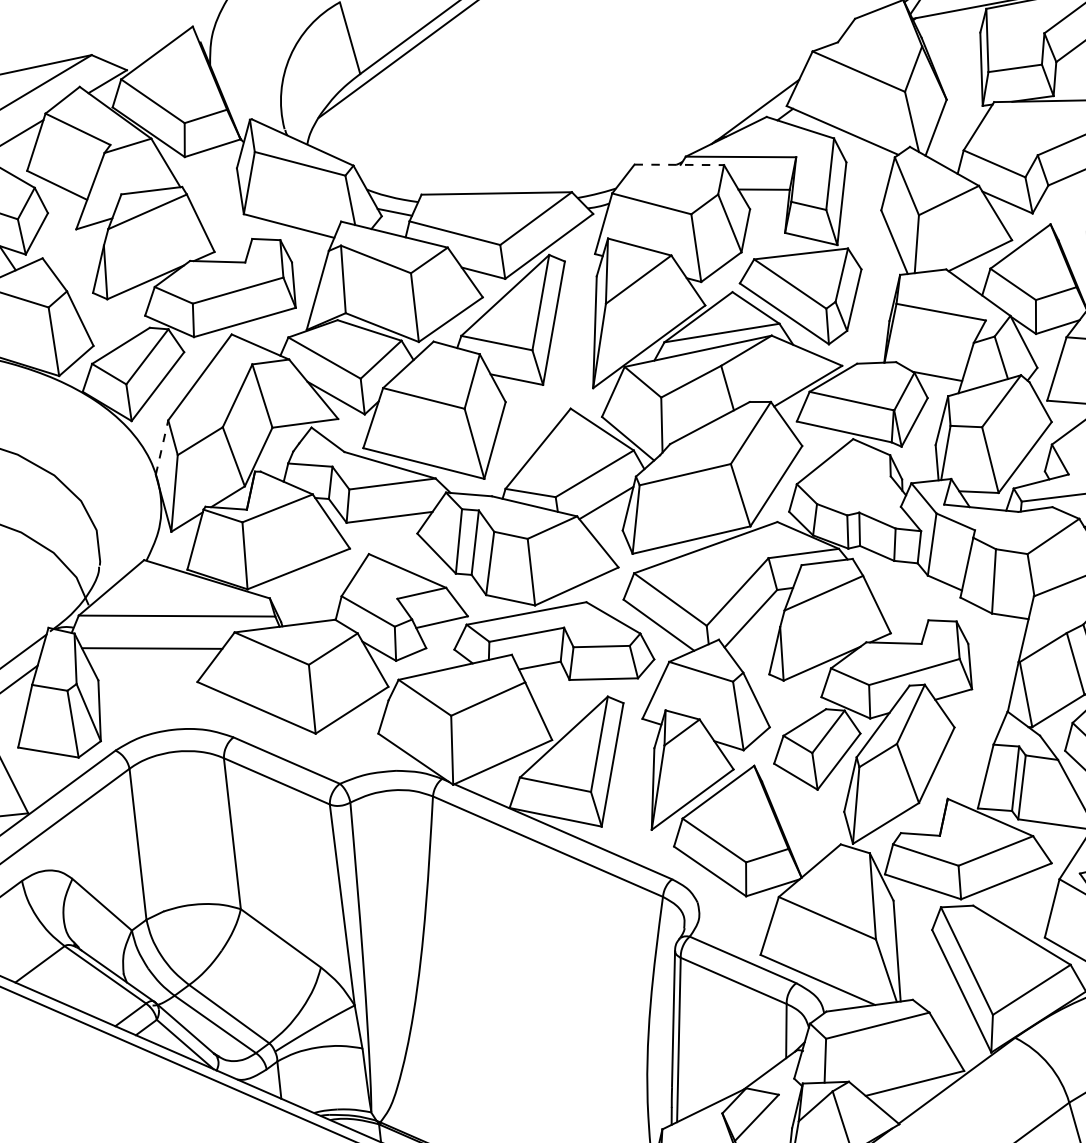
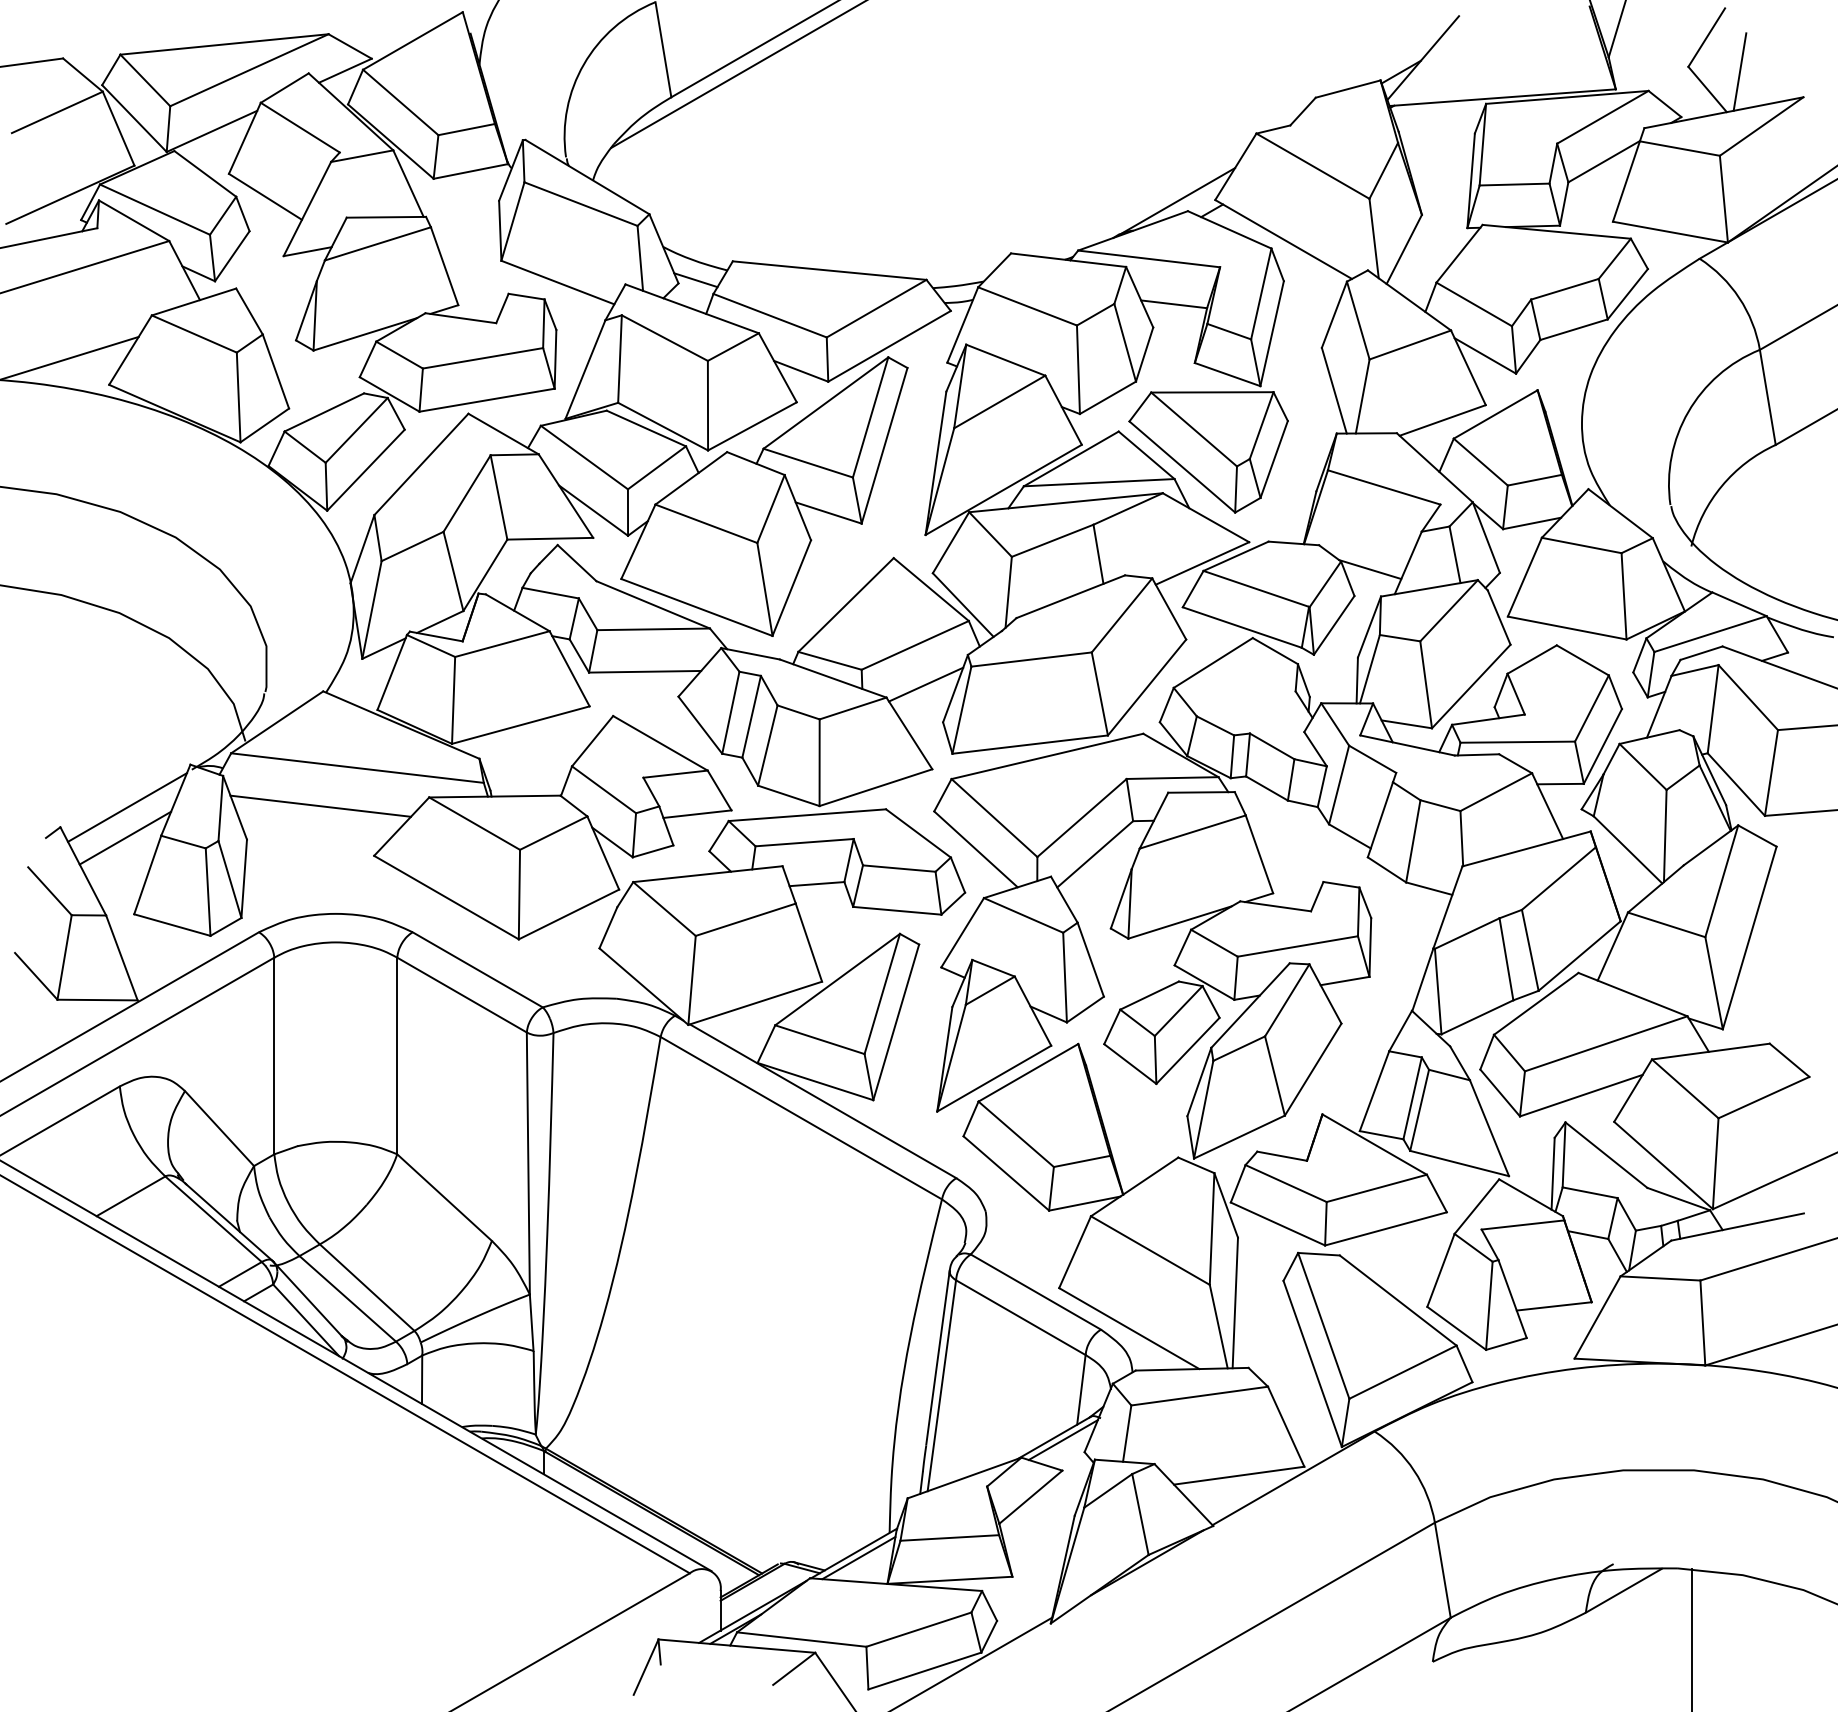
line: (679, 165) -> (1068, 260), dashed -> solid
line: (161, 447) -> (362, 548), dashed -> solid
line: (776, 1070) -> (1062, 1439), added

